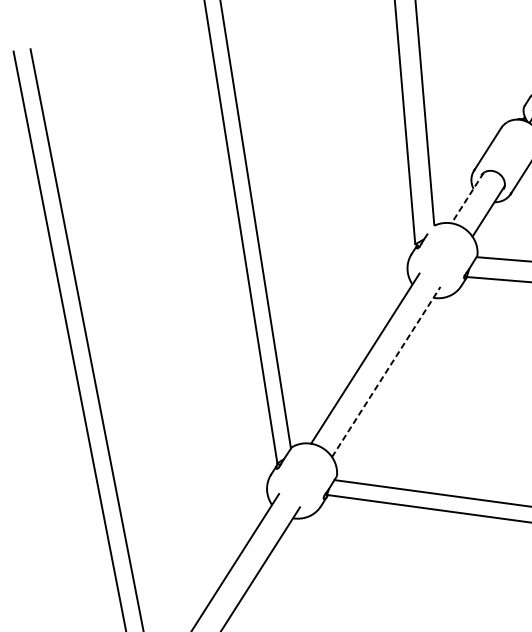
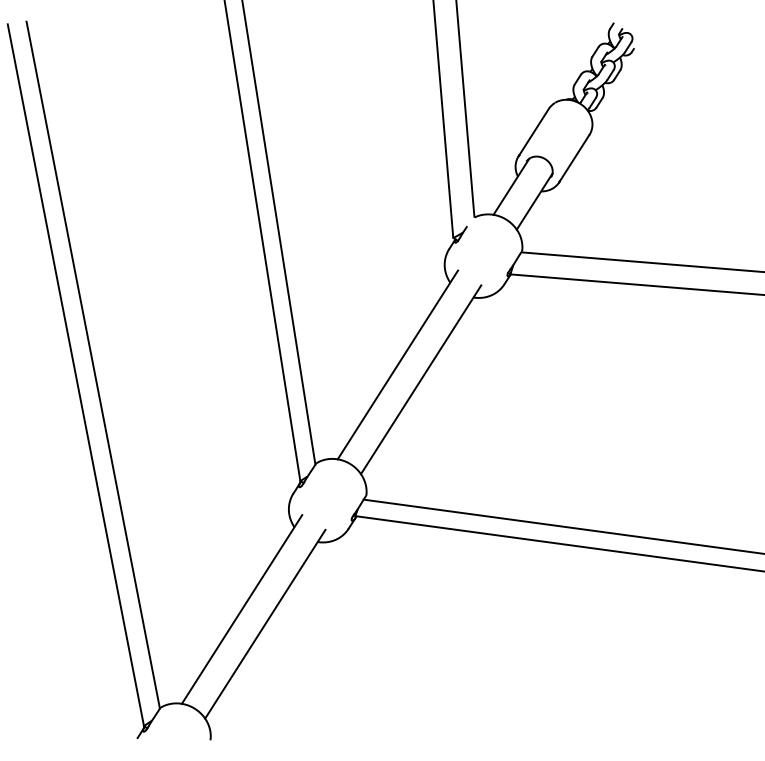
line: (467, 198) -> (511, 187), dashed -> solid
line: (386, 371) -> (421, 379), dashed -> solid

